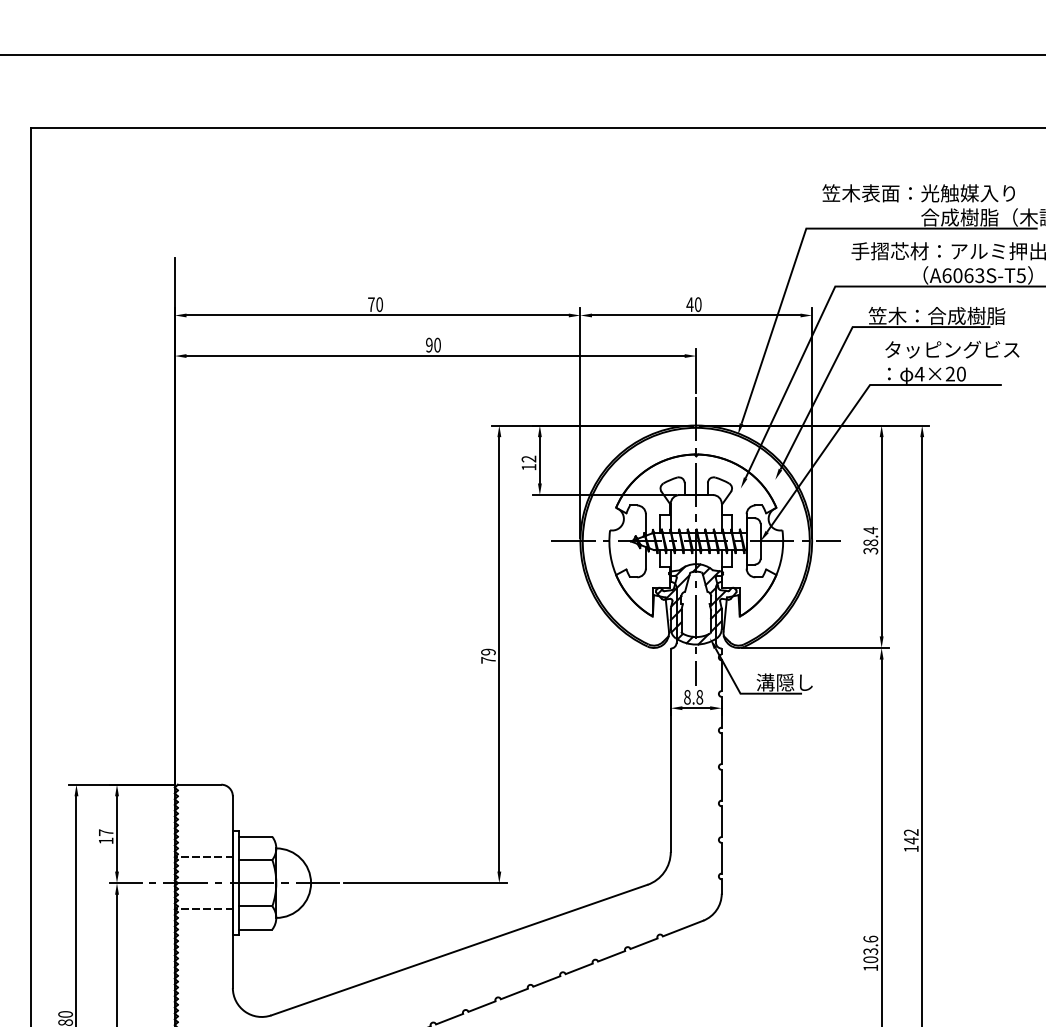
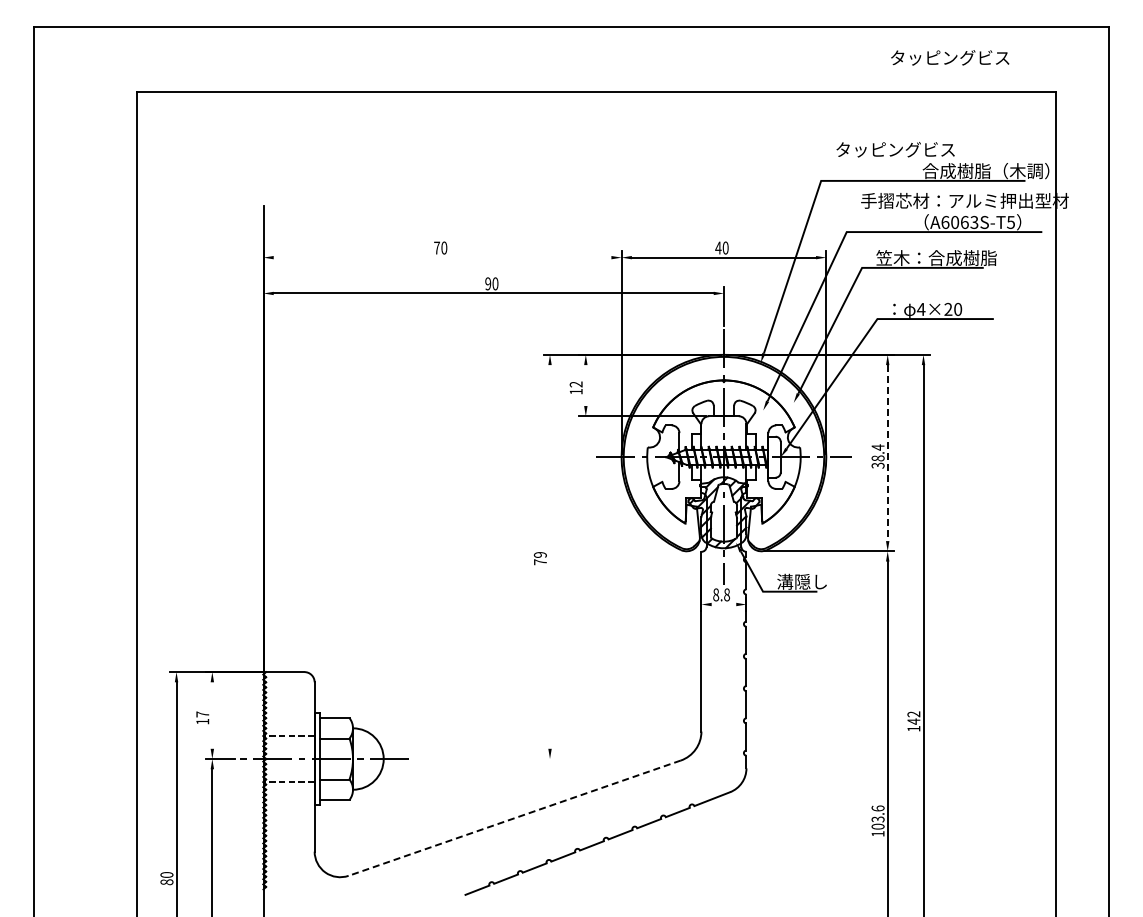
text: (918, 193) -> (920, 149), 笠木表面：光触媒入り -> タッピングビス
line: (377, 315) -> (442, 257), removed
text: (952, 349) -> (950, 57), moved
line: (539, 460) -> (585, 385), removed
line: (881, 537) -> (887, 453), solid -> dashed
line: (499, 653) -> (550, 556), removed
line: (695, 708) -> (723, 604), removed
line: (117, 833) -> (212, 715), removed
line: (425, 883) -> (484, 759), removed
line: (459, 950) -> (514, 818), solid -> dashed

